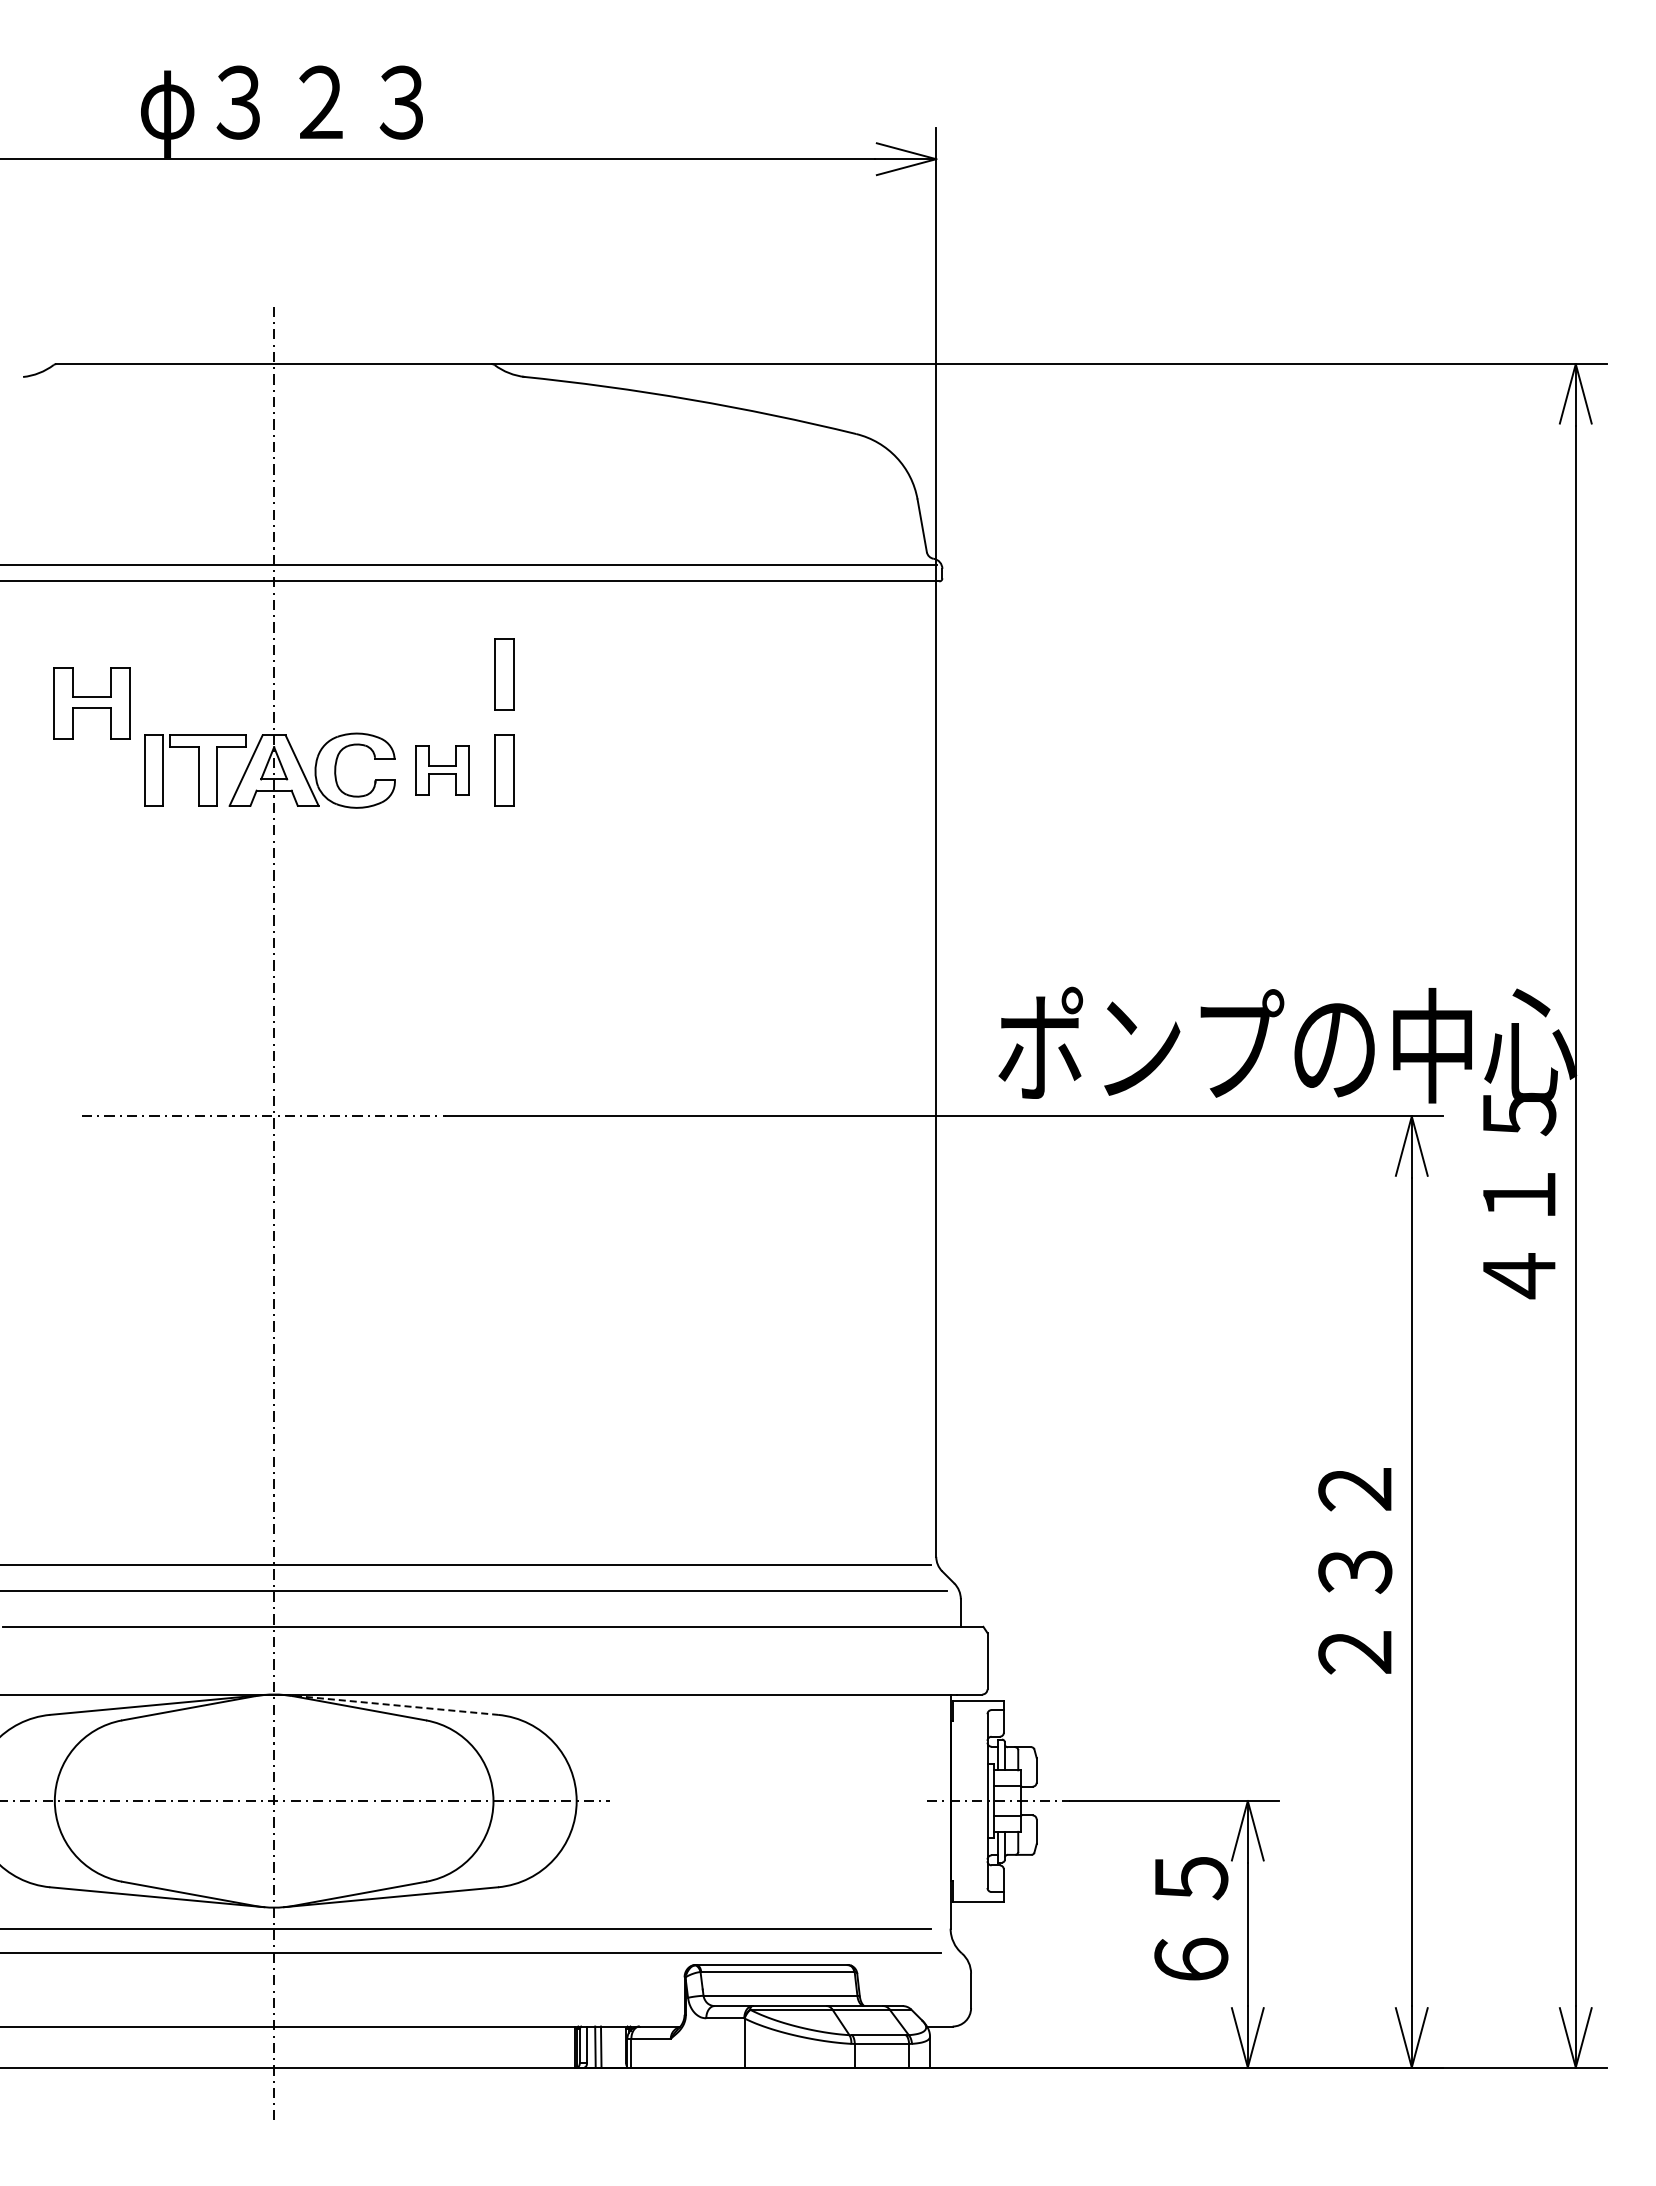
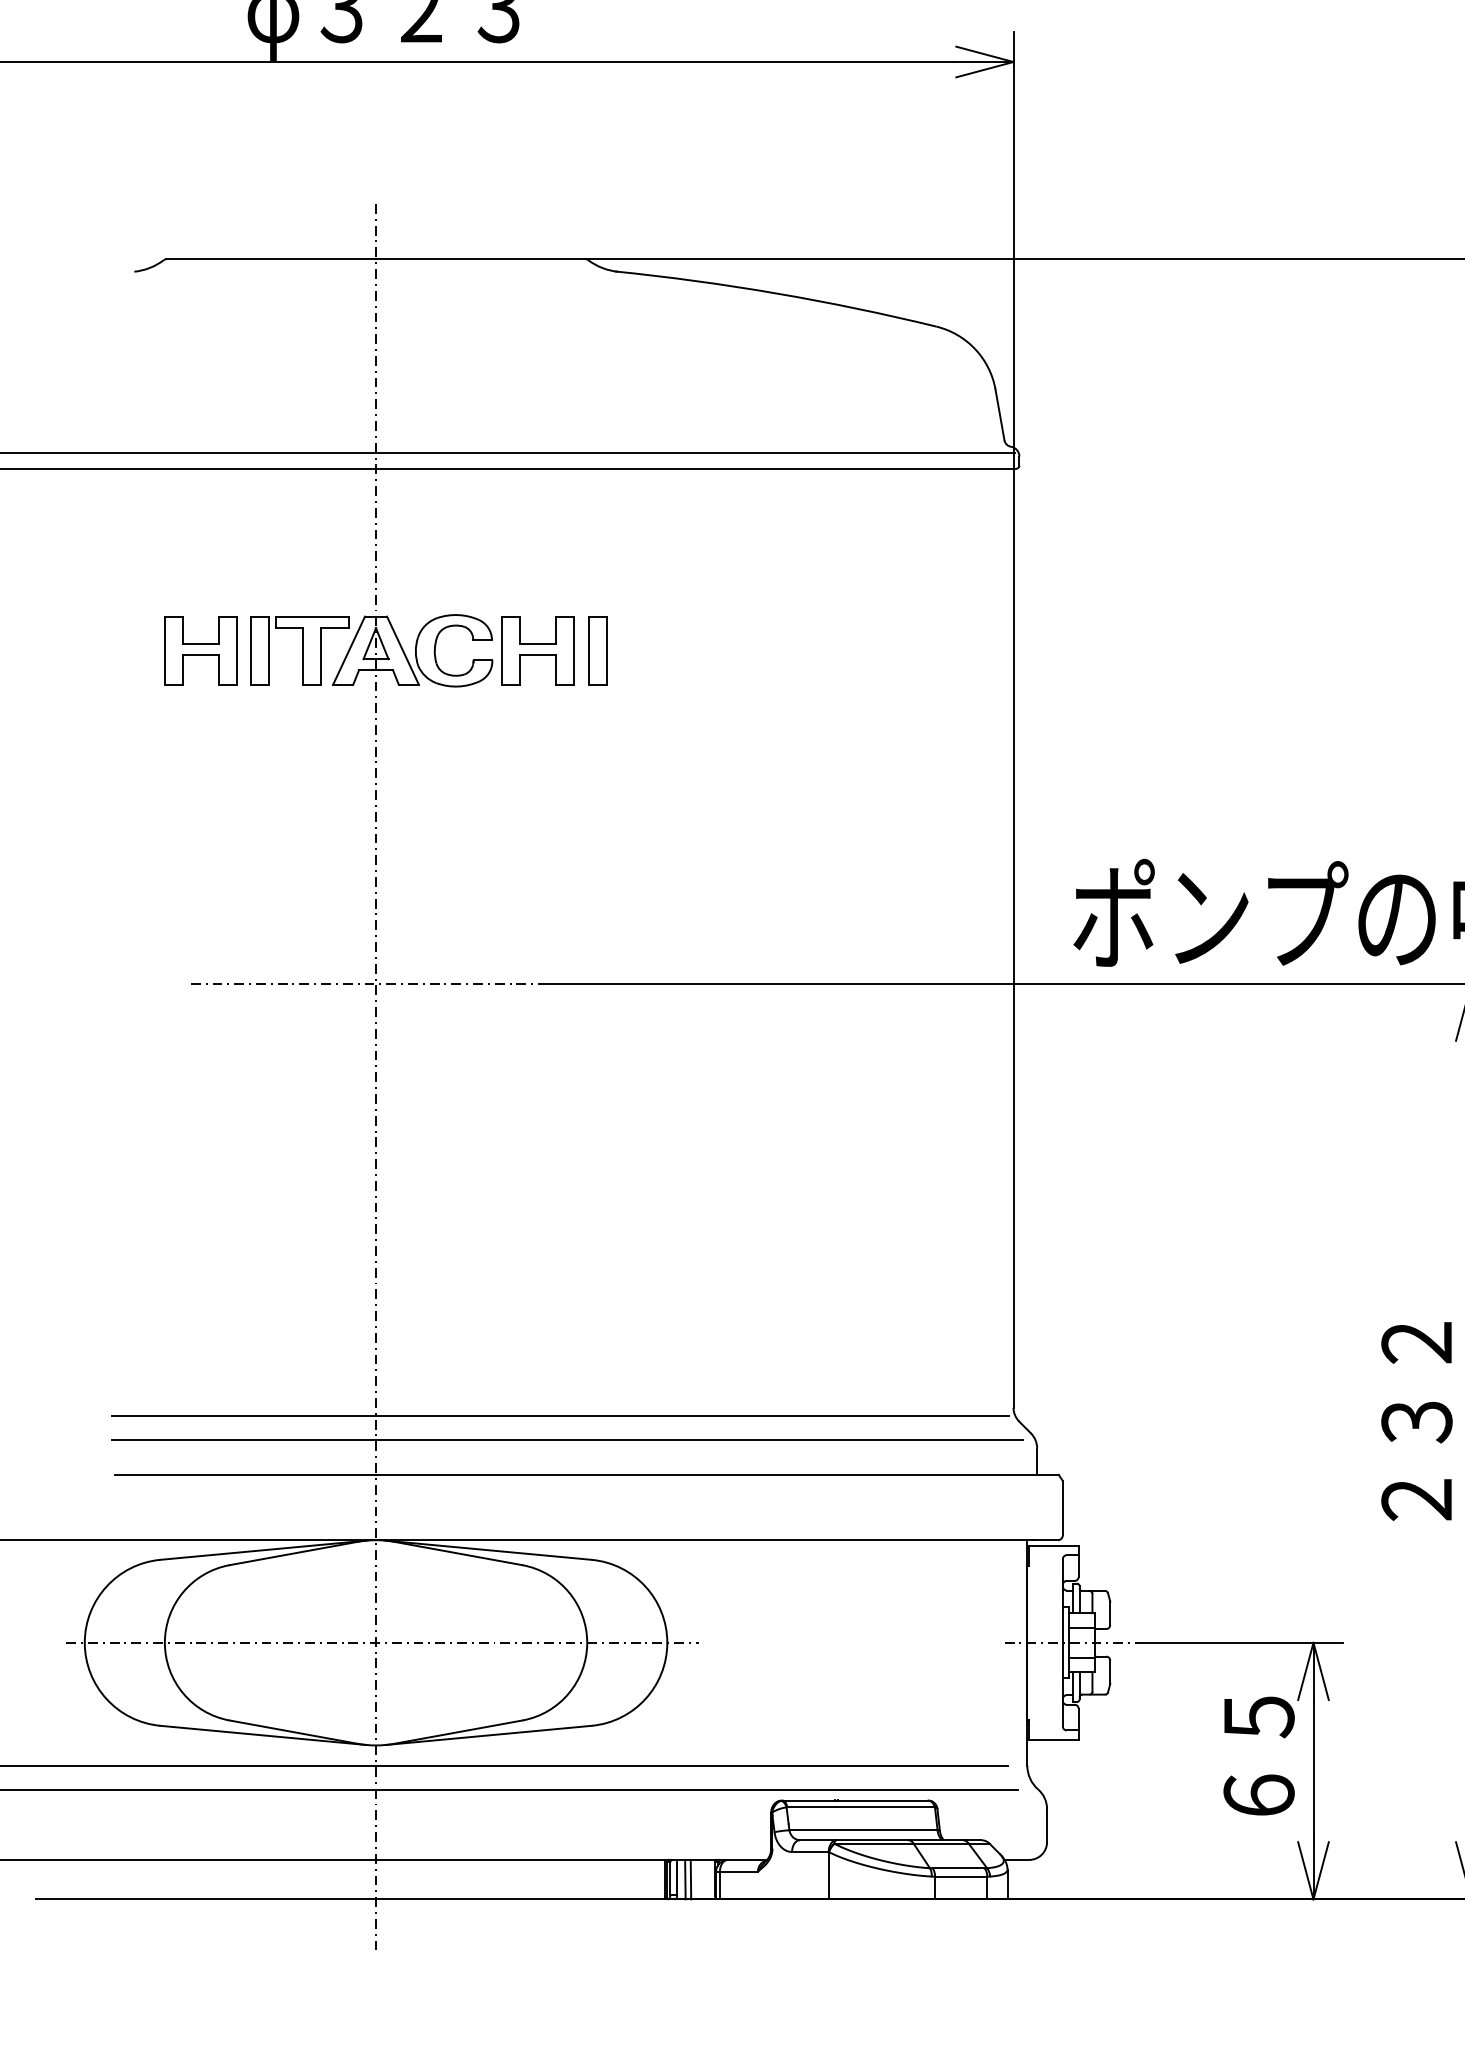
part: (504, 674) -> (597, 558), removed
part: (91, 703) -> (200, 650), moved
part: (442, 770) -> (538, 650), size x1.43
line: (391, 1704) -> (489, 1549), dashed -> solid

